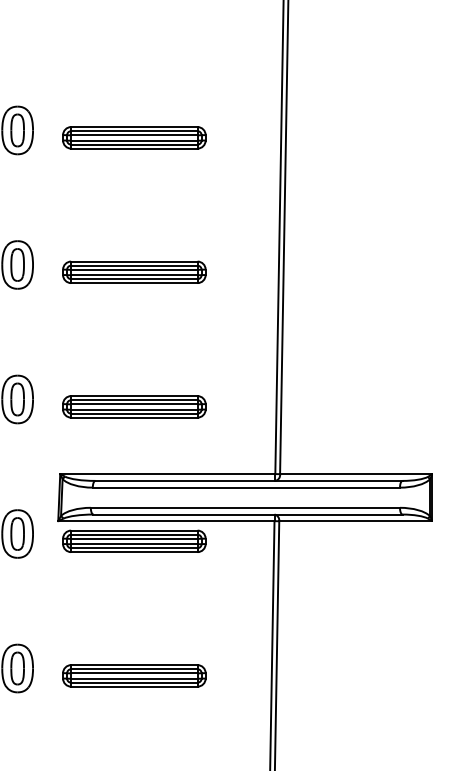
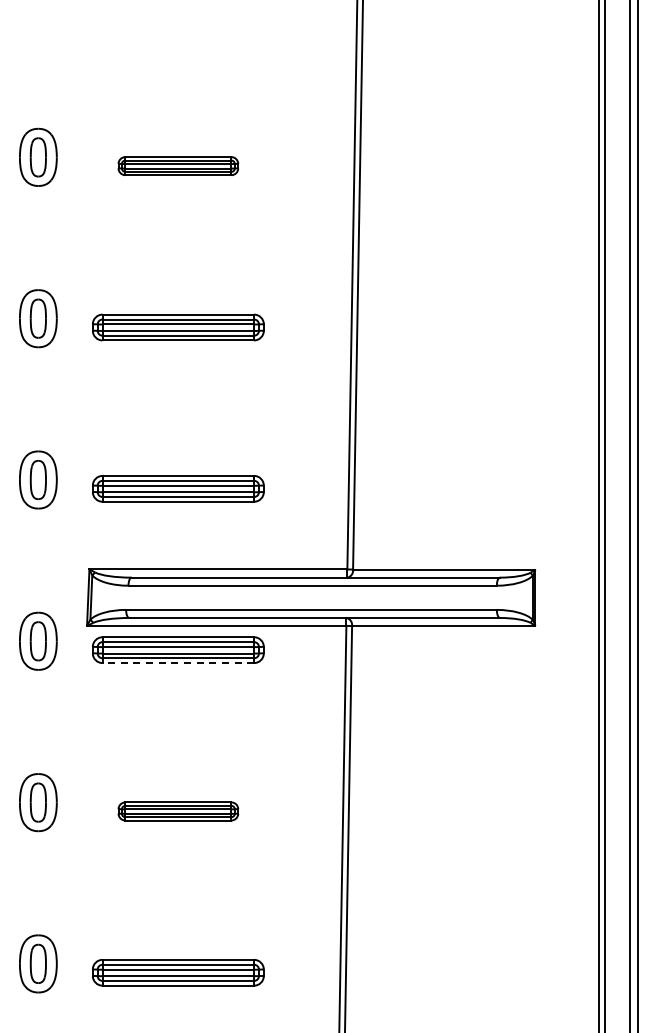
part: (134, 137) -> (178, 165), size x0.7
line: (134, 552) -> (178, 663), solid -> dashed
part: (134, 675) -> (178, 811), size x0.7

